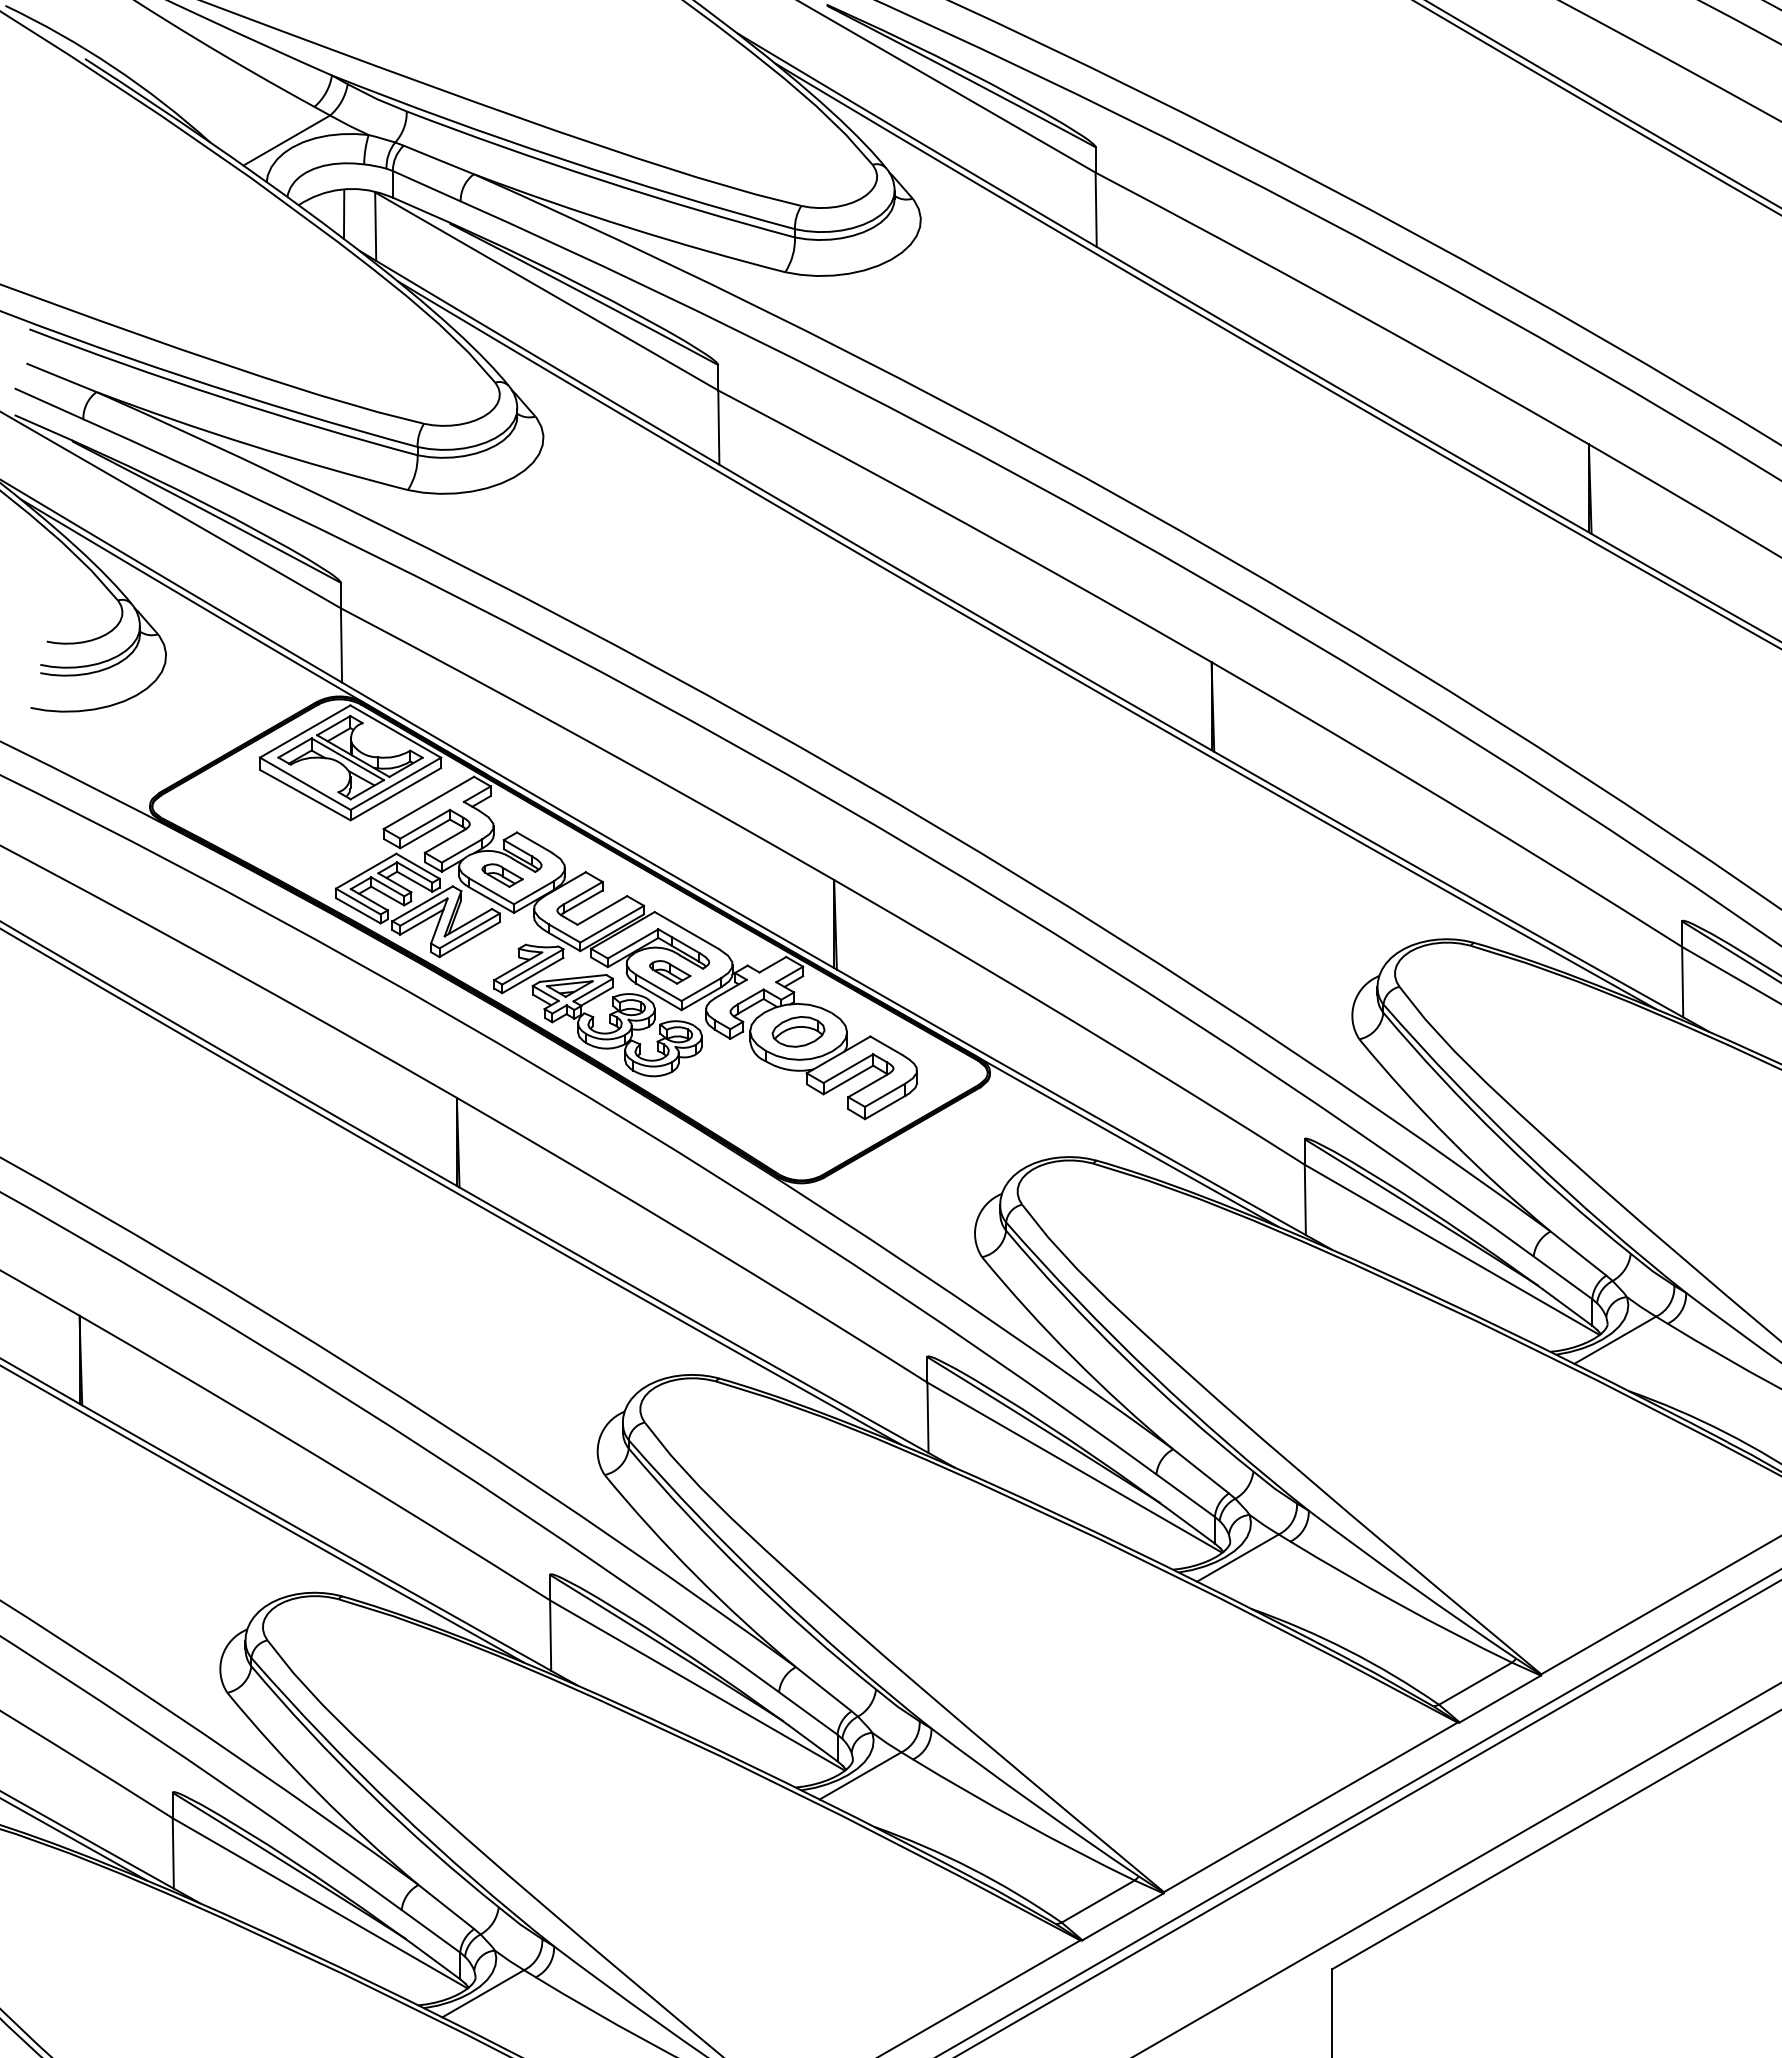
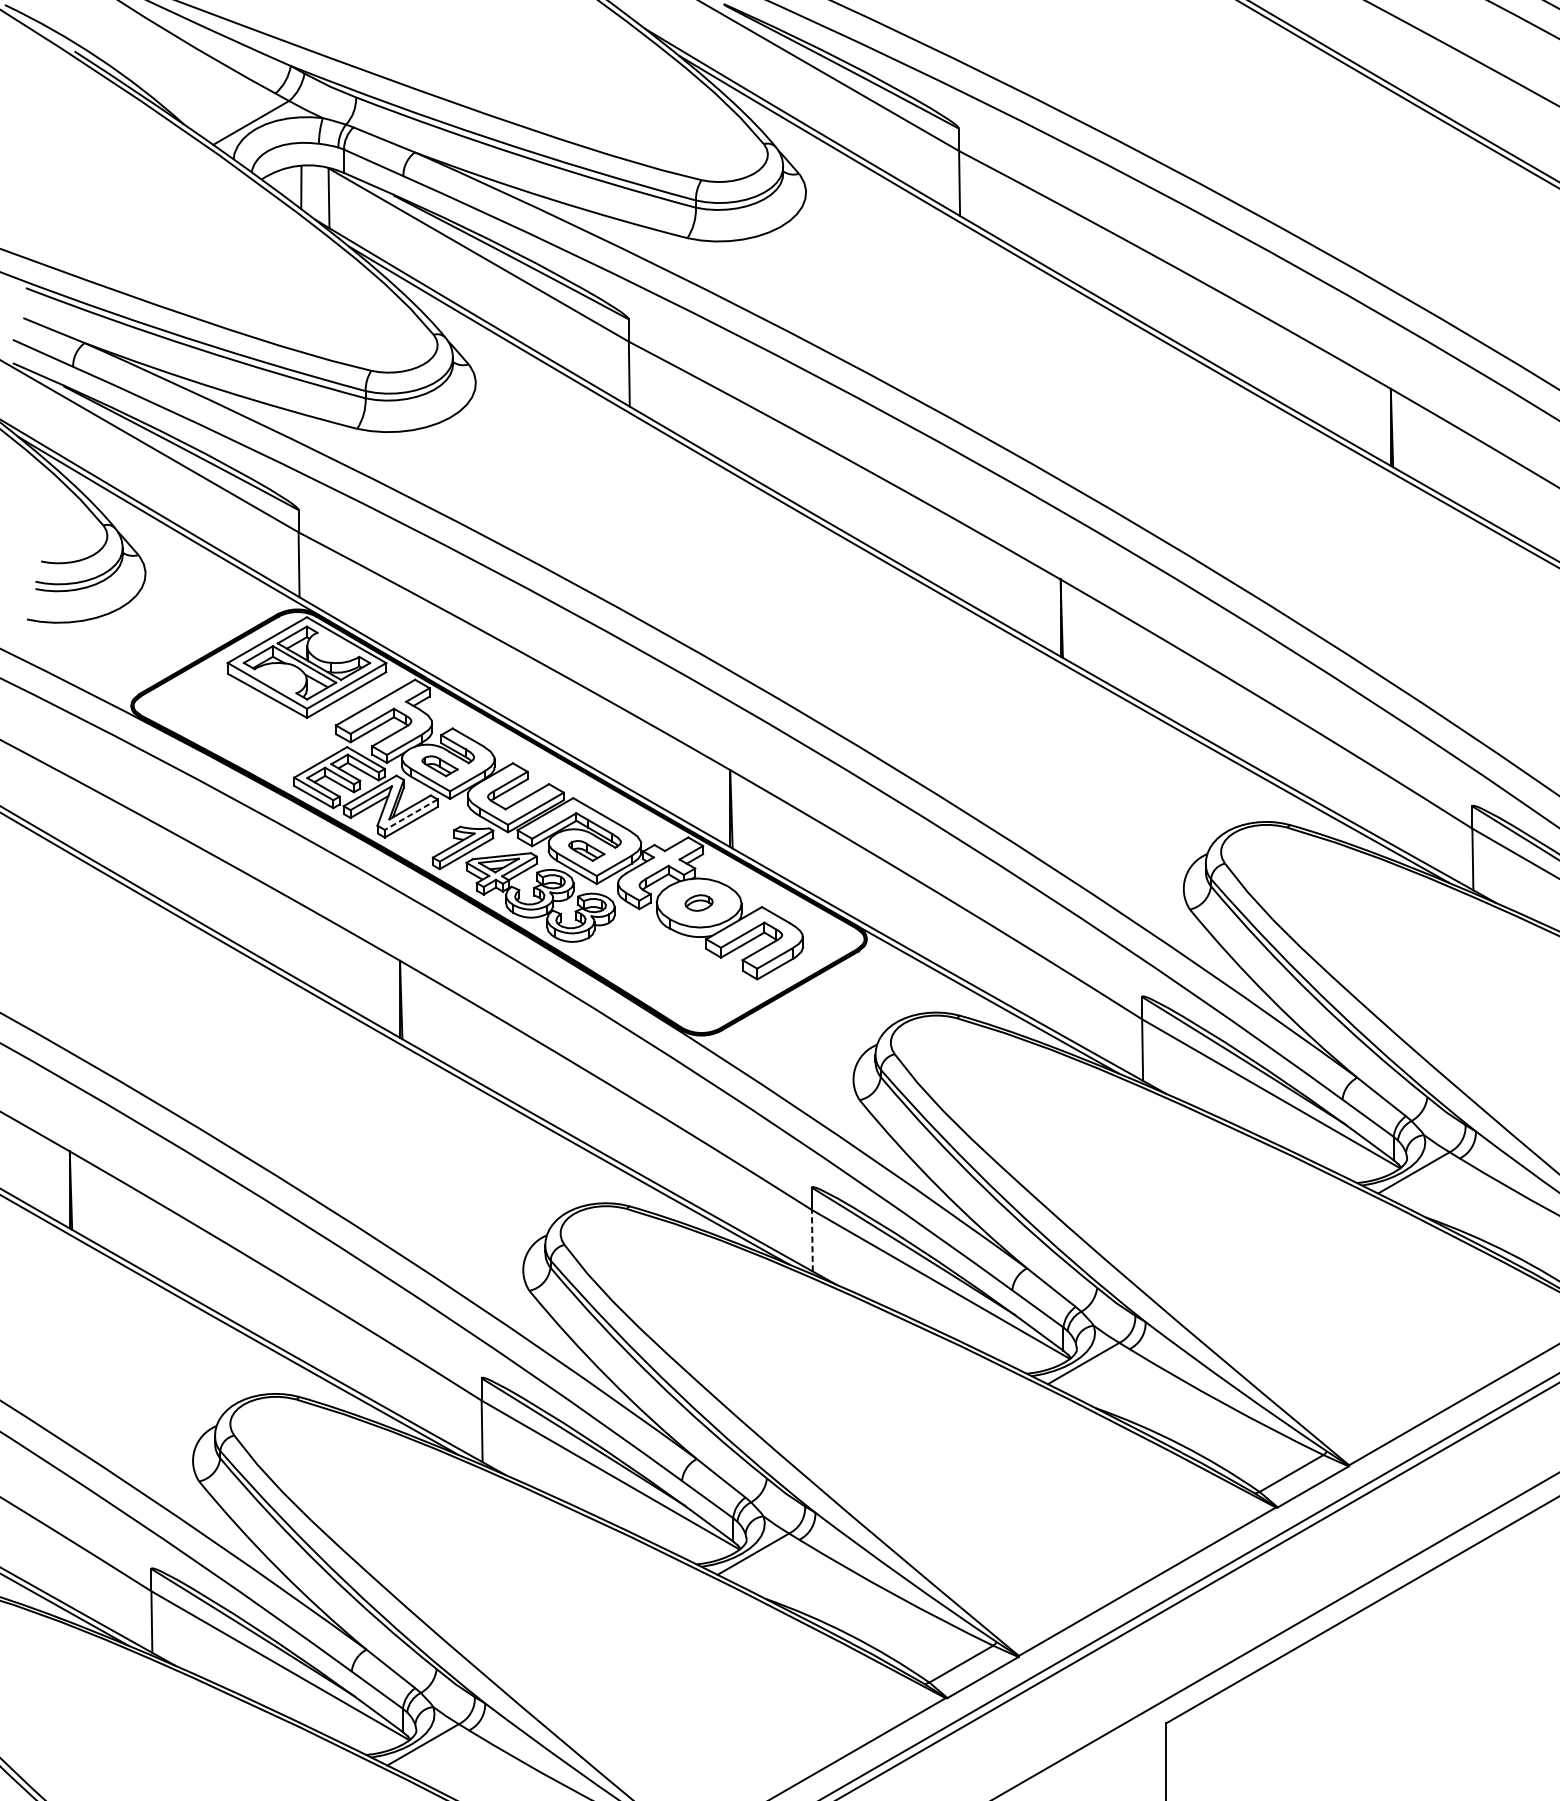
line: (469, 930) -> (411, 814), solid -> dashed
part: (798, 1031) -> (699, 902), size x0.6
line: (928, 1417) -> (812, 1240), solid -> dashed

